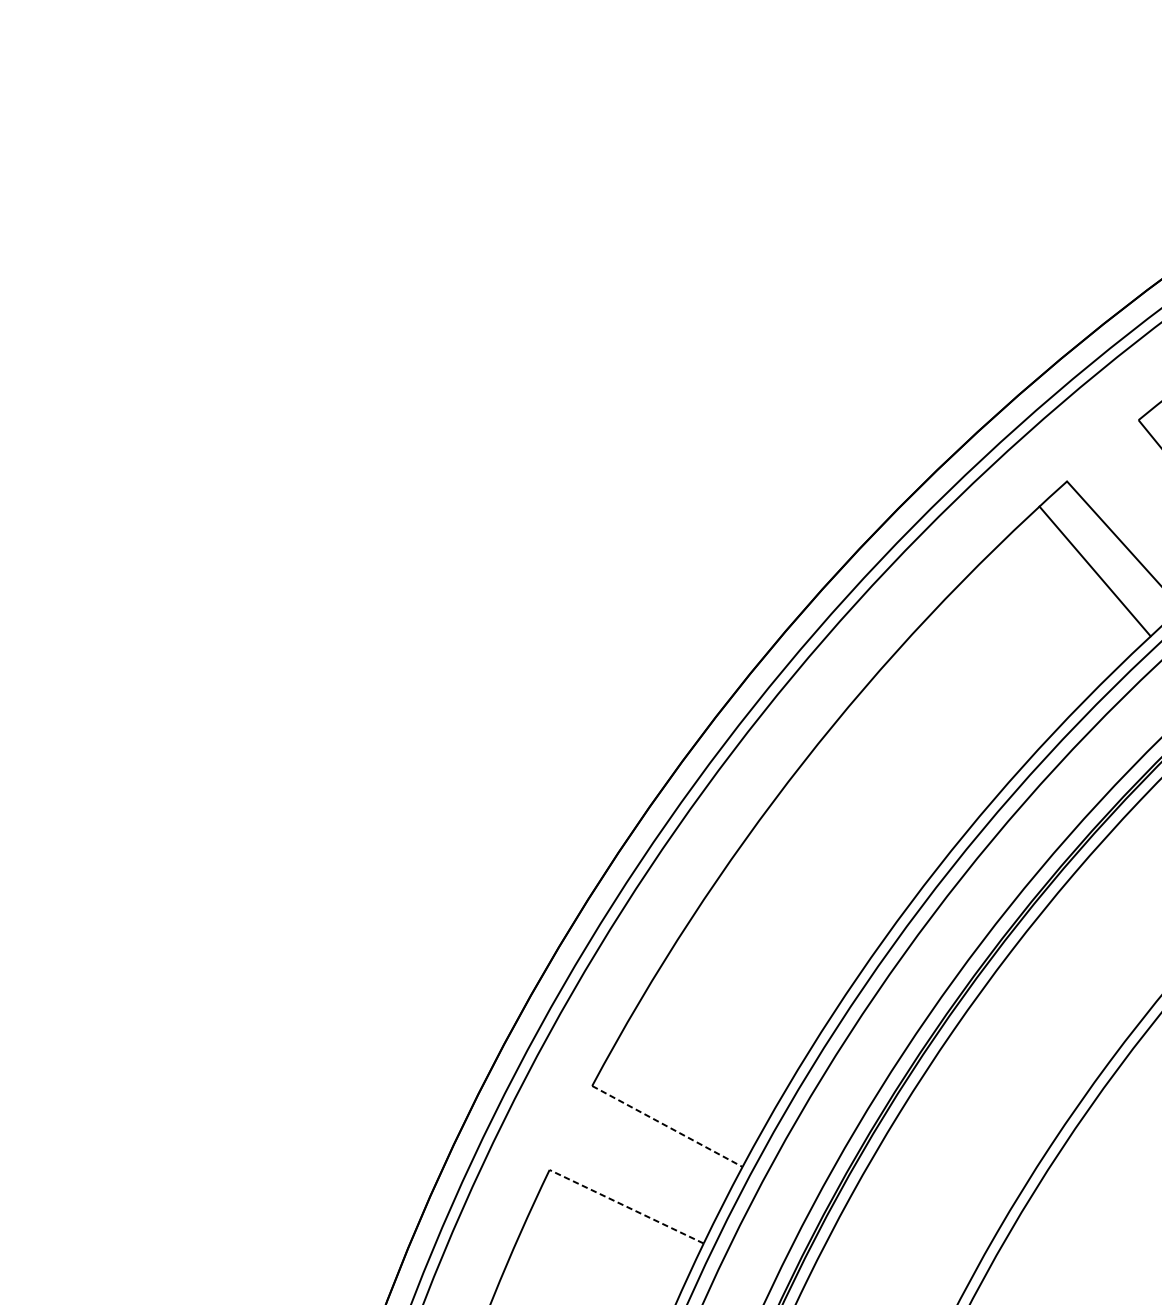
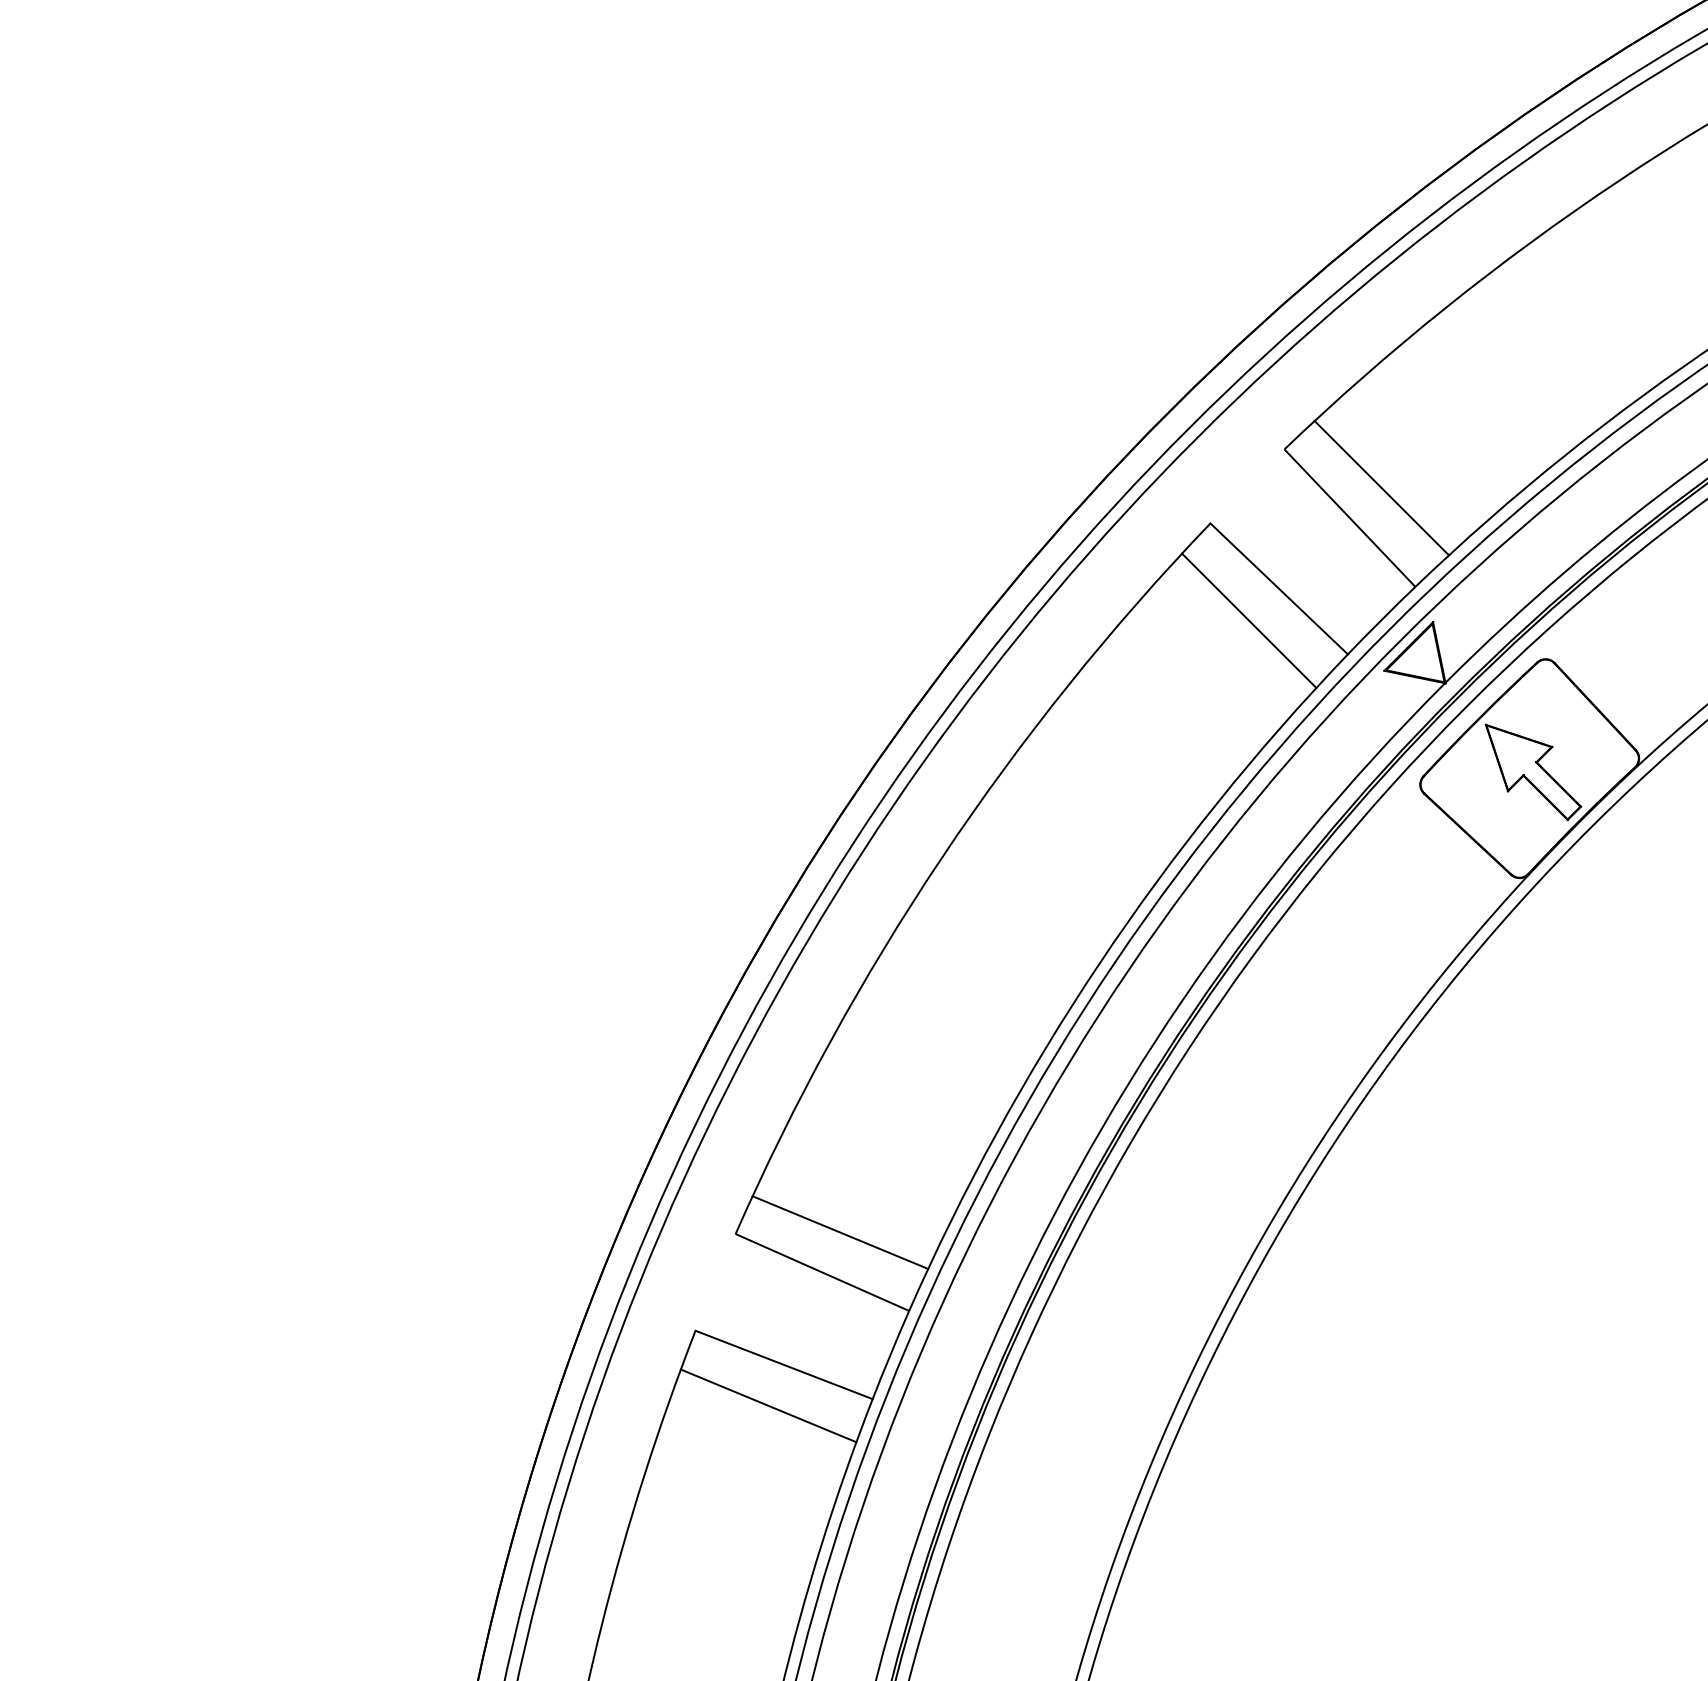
line: (686, 1091) -> (840, 1232), added
line: (668, 1126) -> (823, 1272), dashed -> solid
line: (627, 1206) -> (784, 1364), dashed -> solid
line: (609, 1242) -> (768, 1405), added

